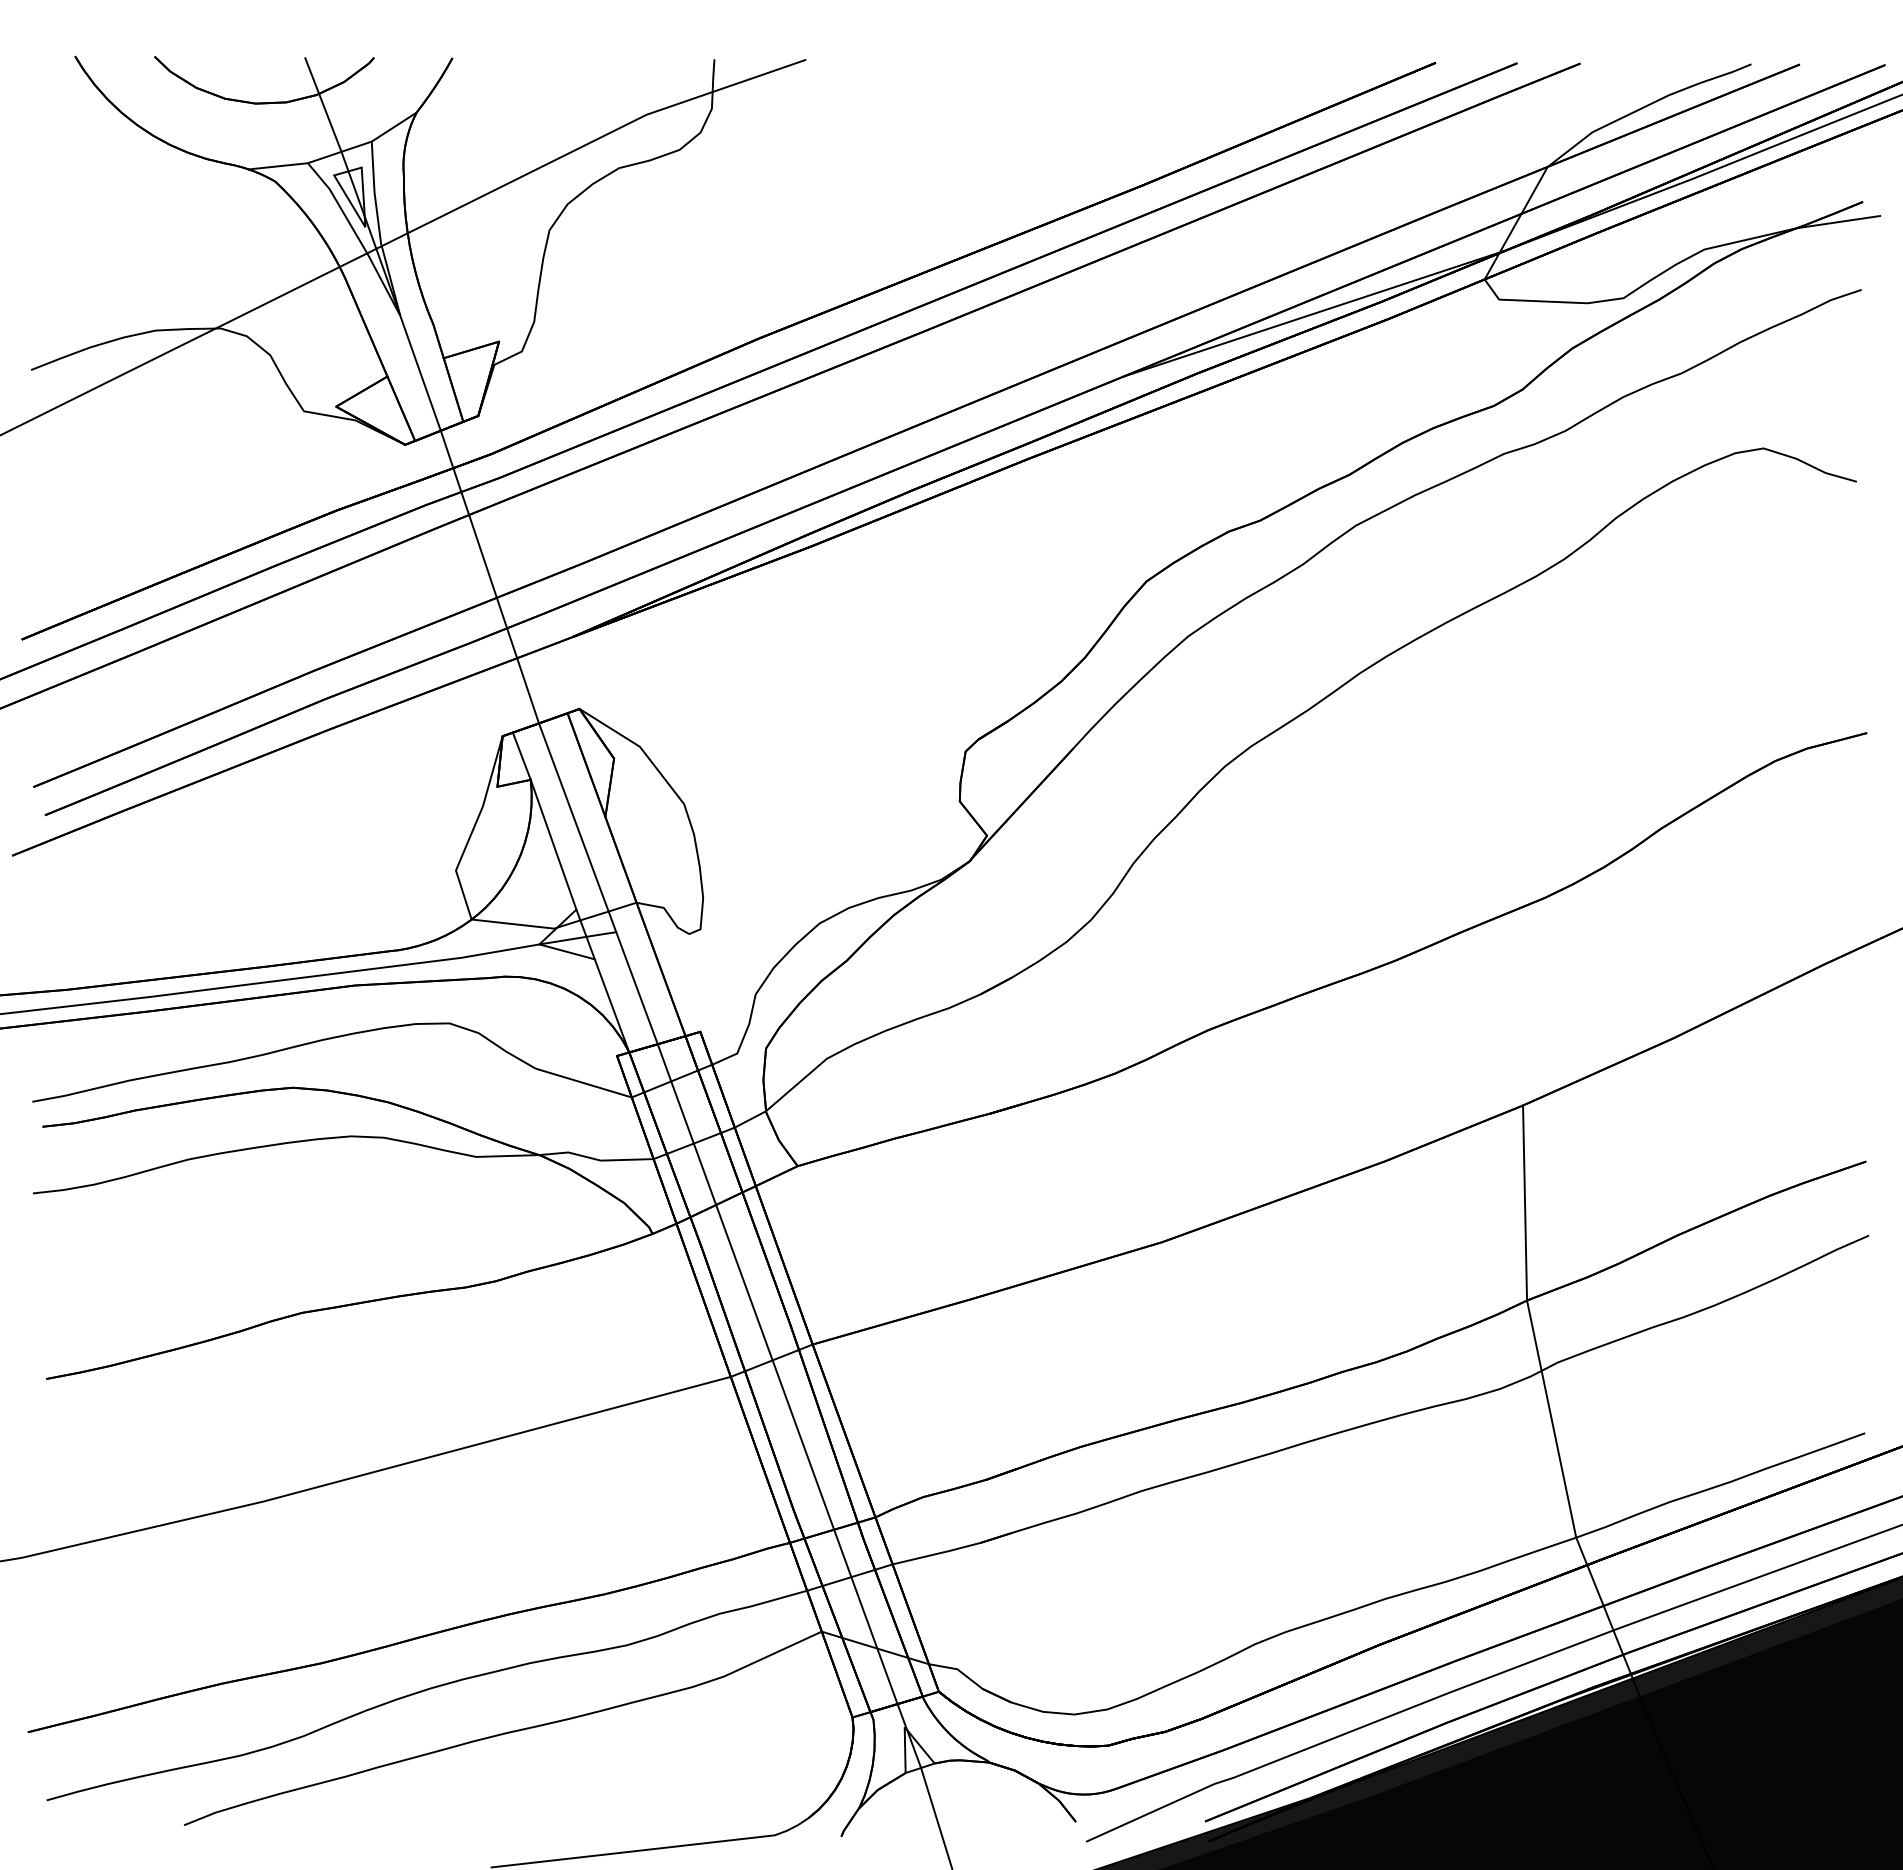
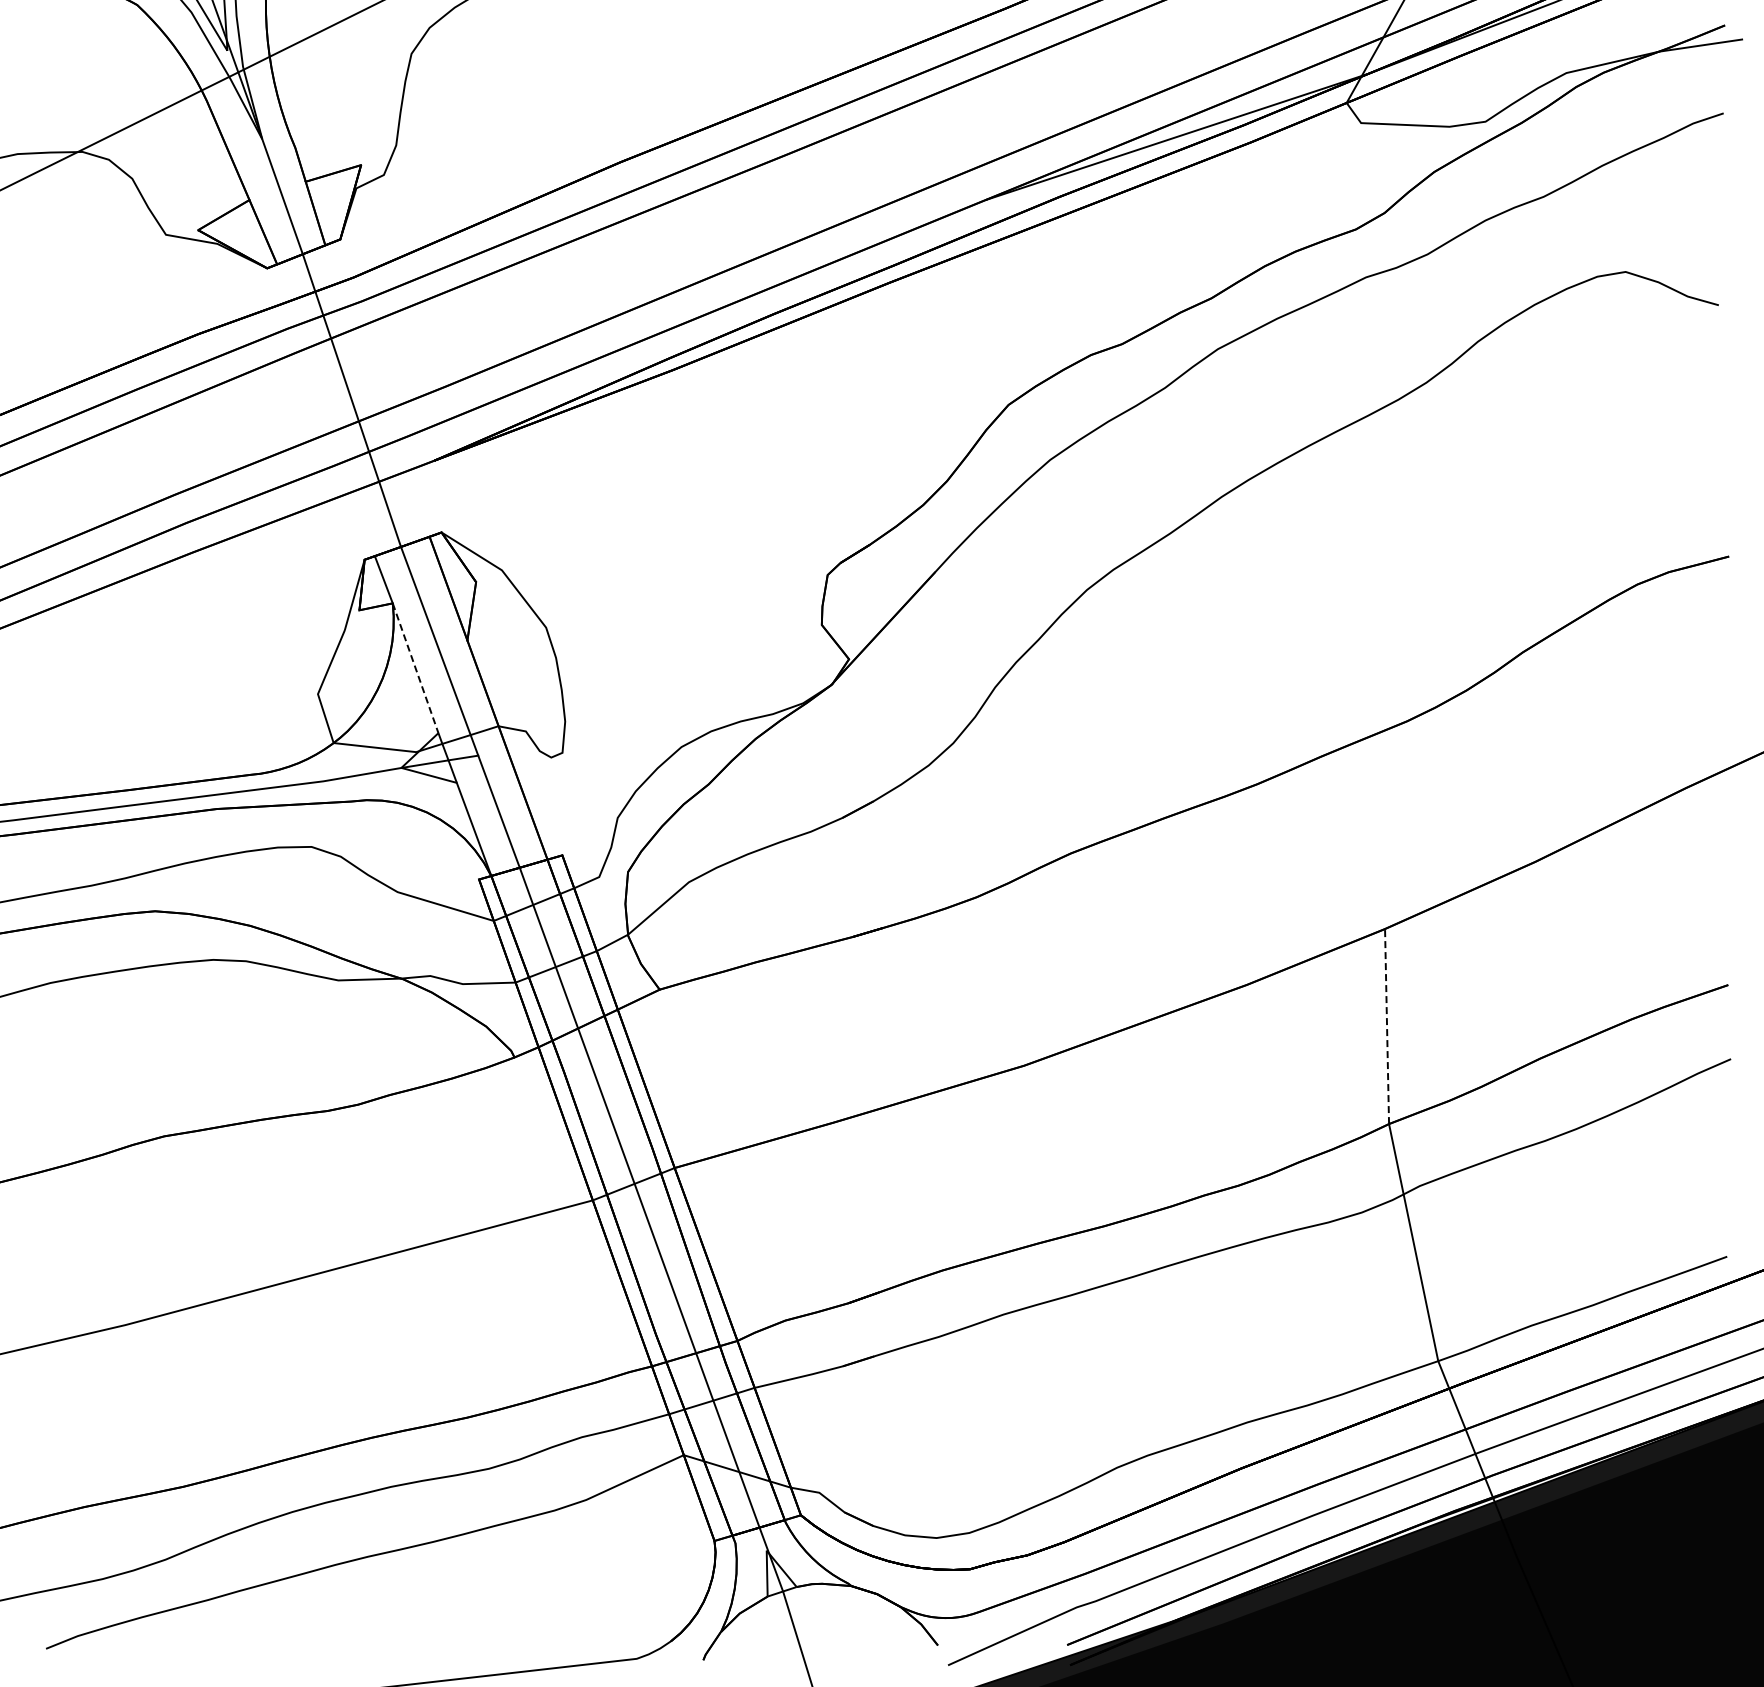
line: (553, 844) -> (415, 668), solid -> dashed
line: (1525, 1203) -> (1387, 1027), solid -> dashed

